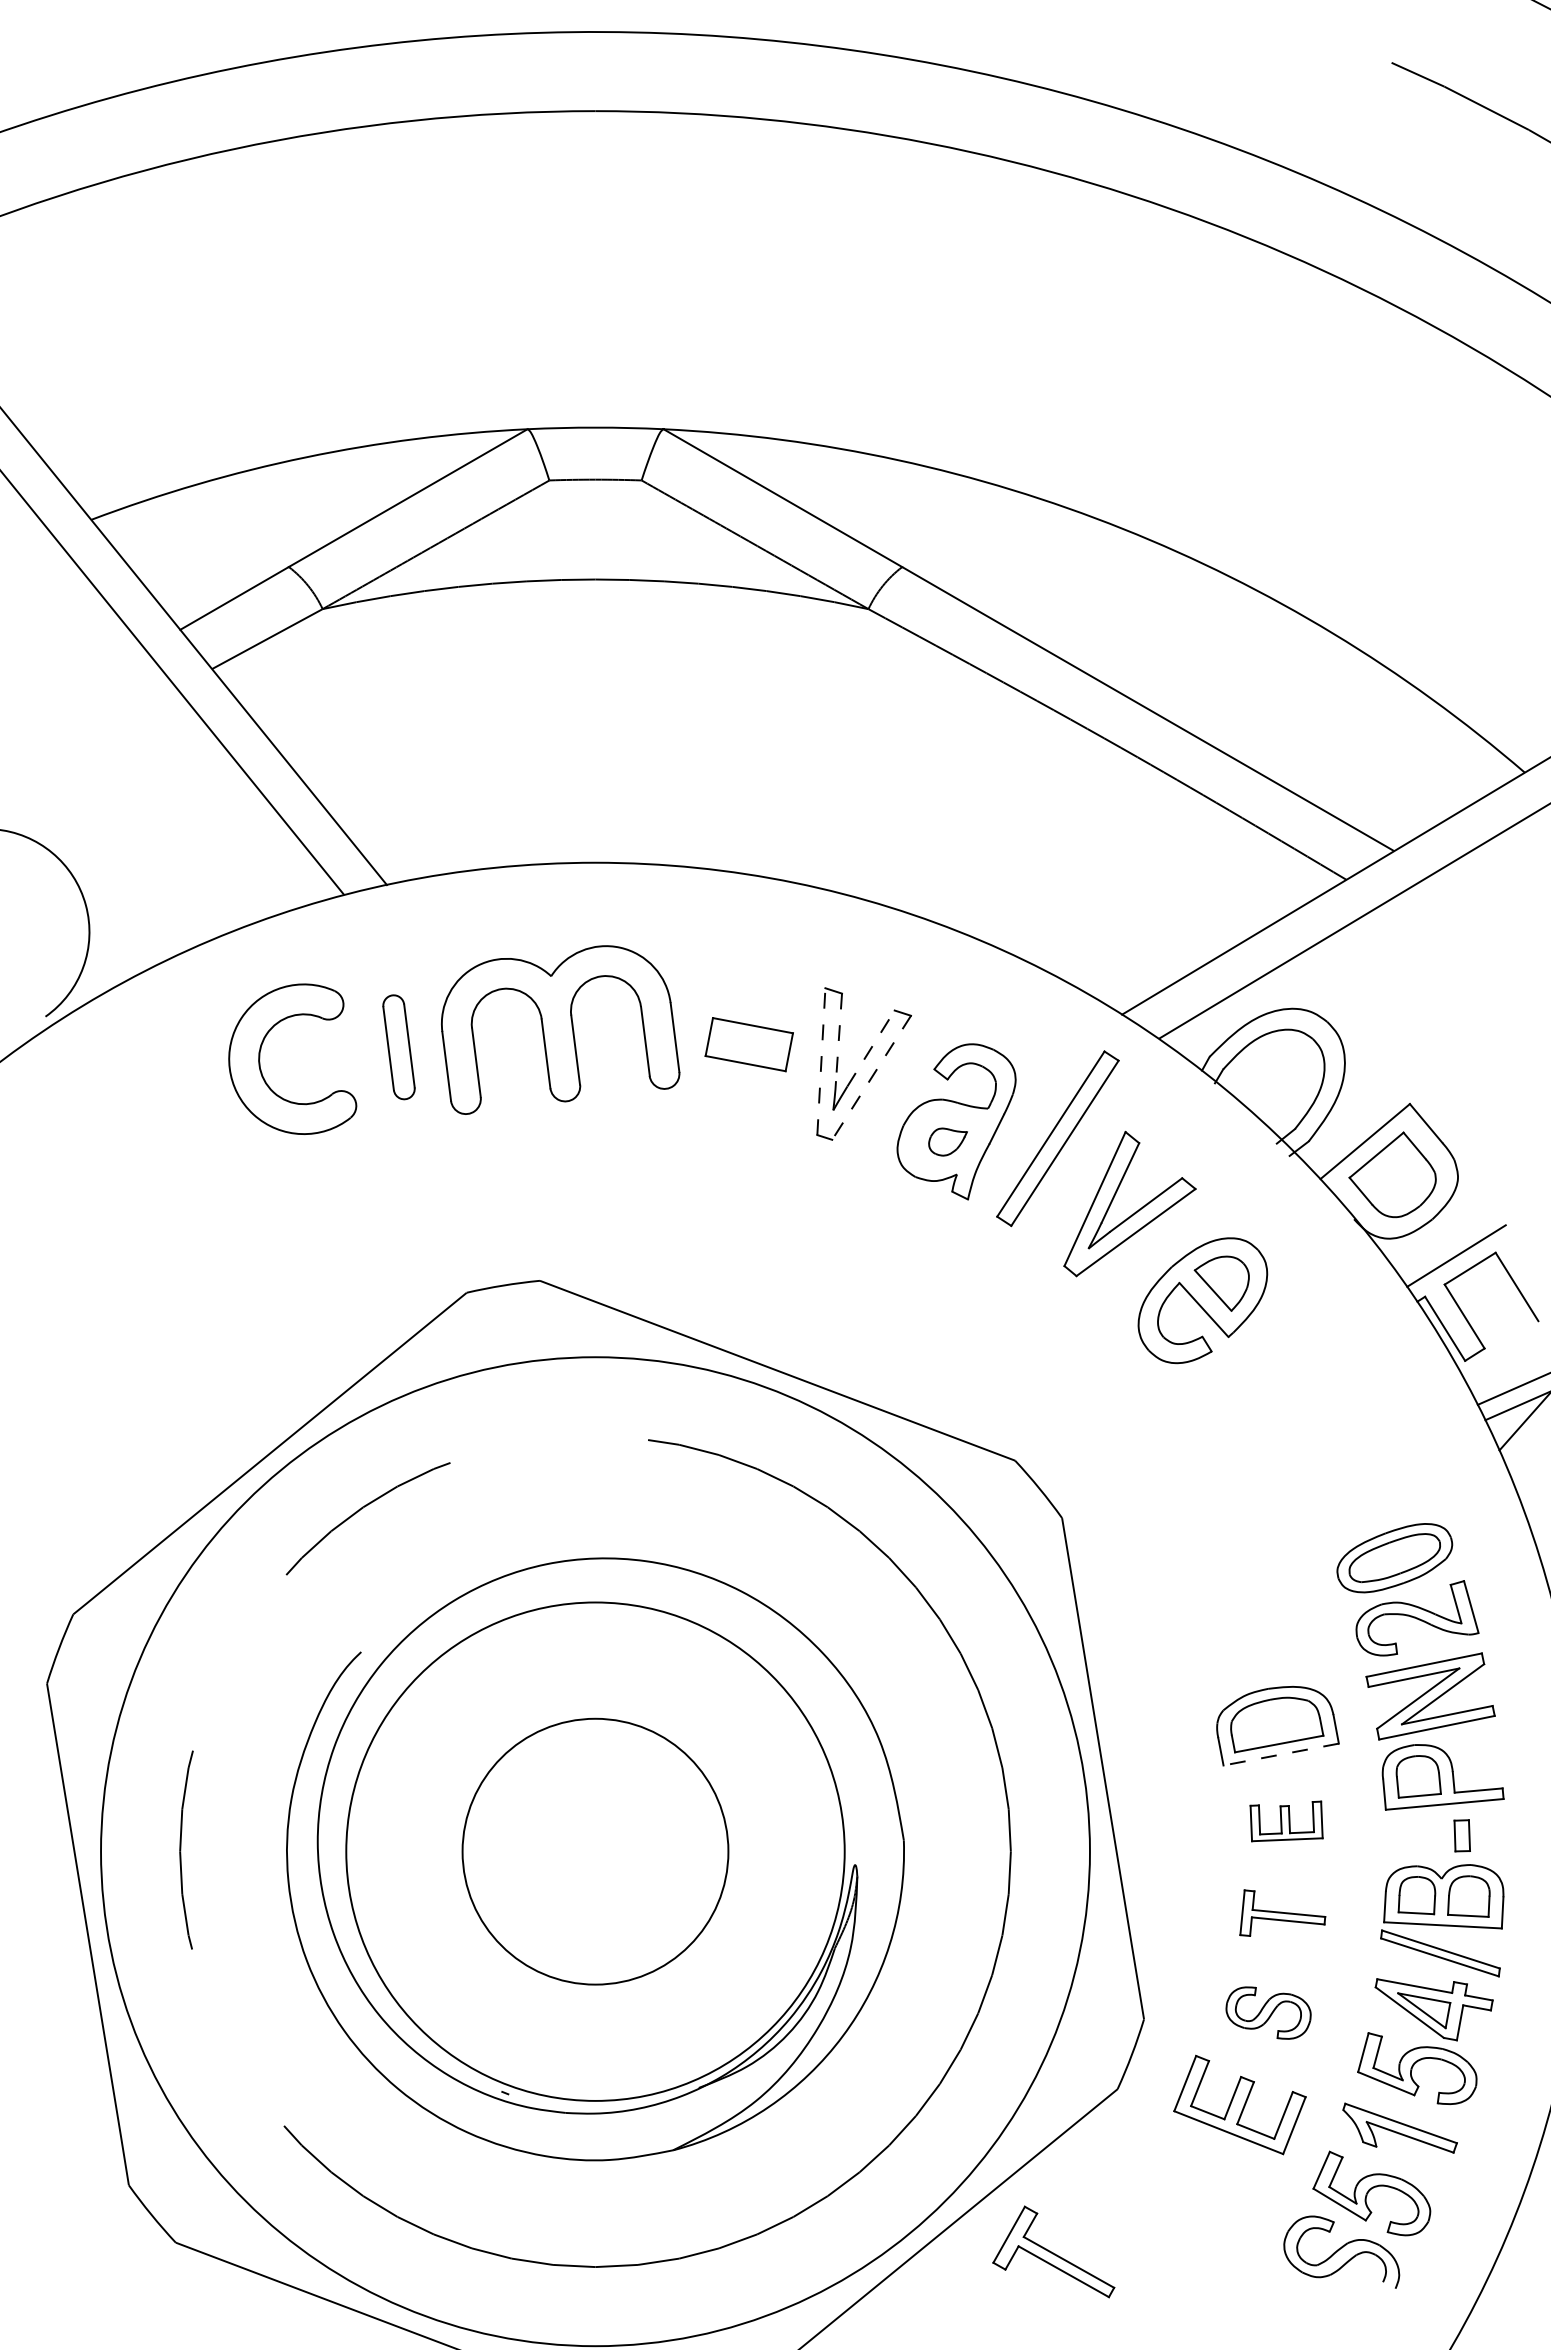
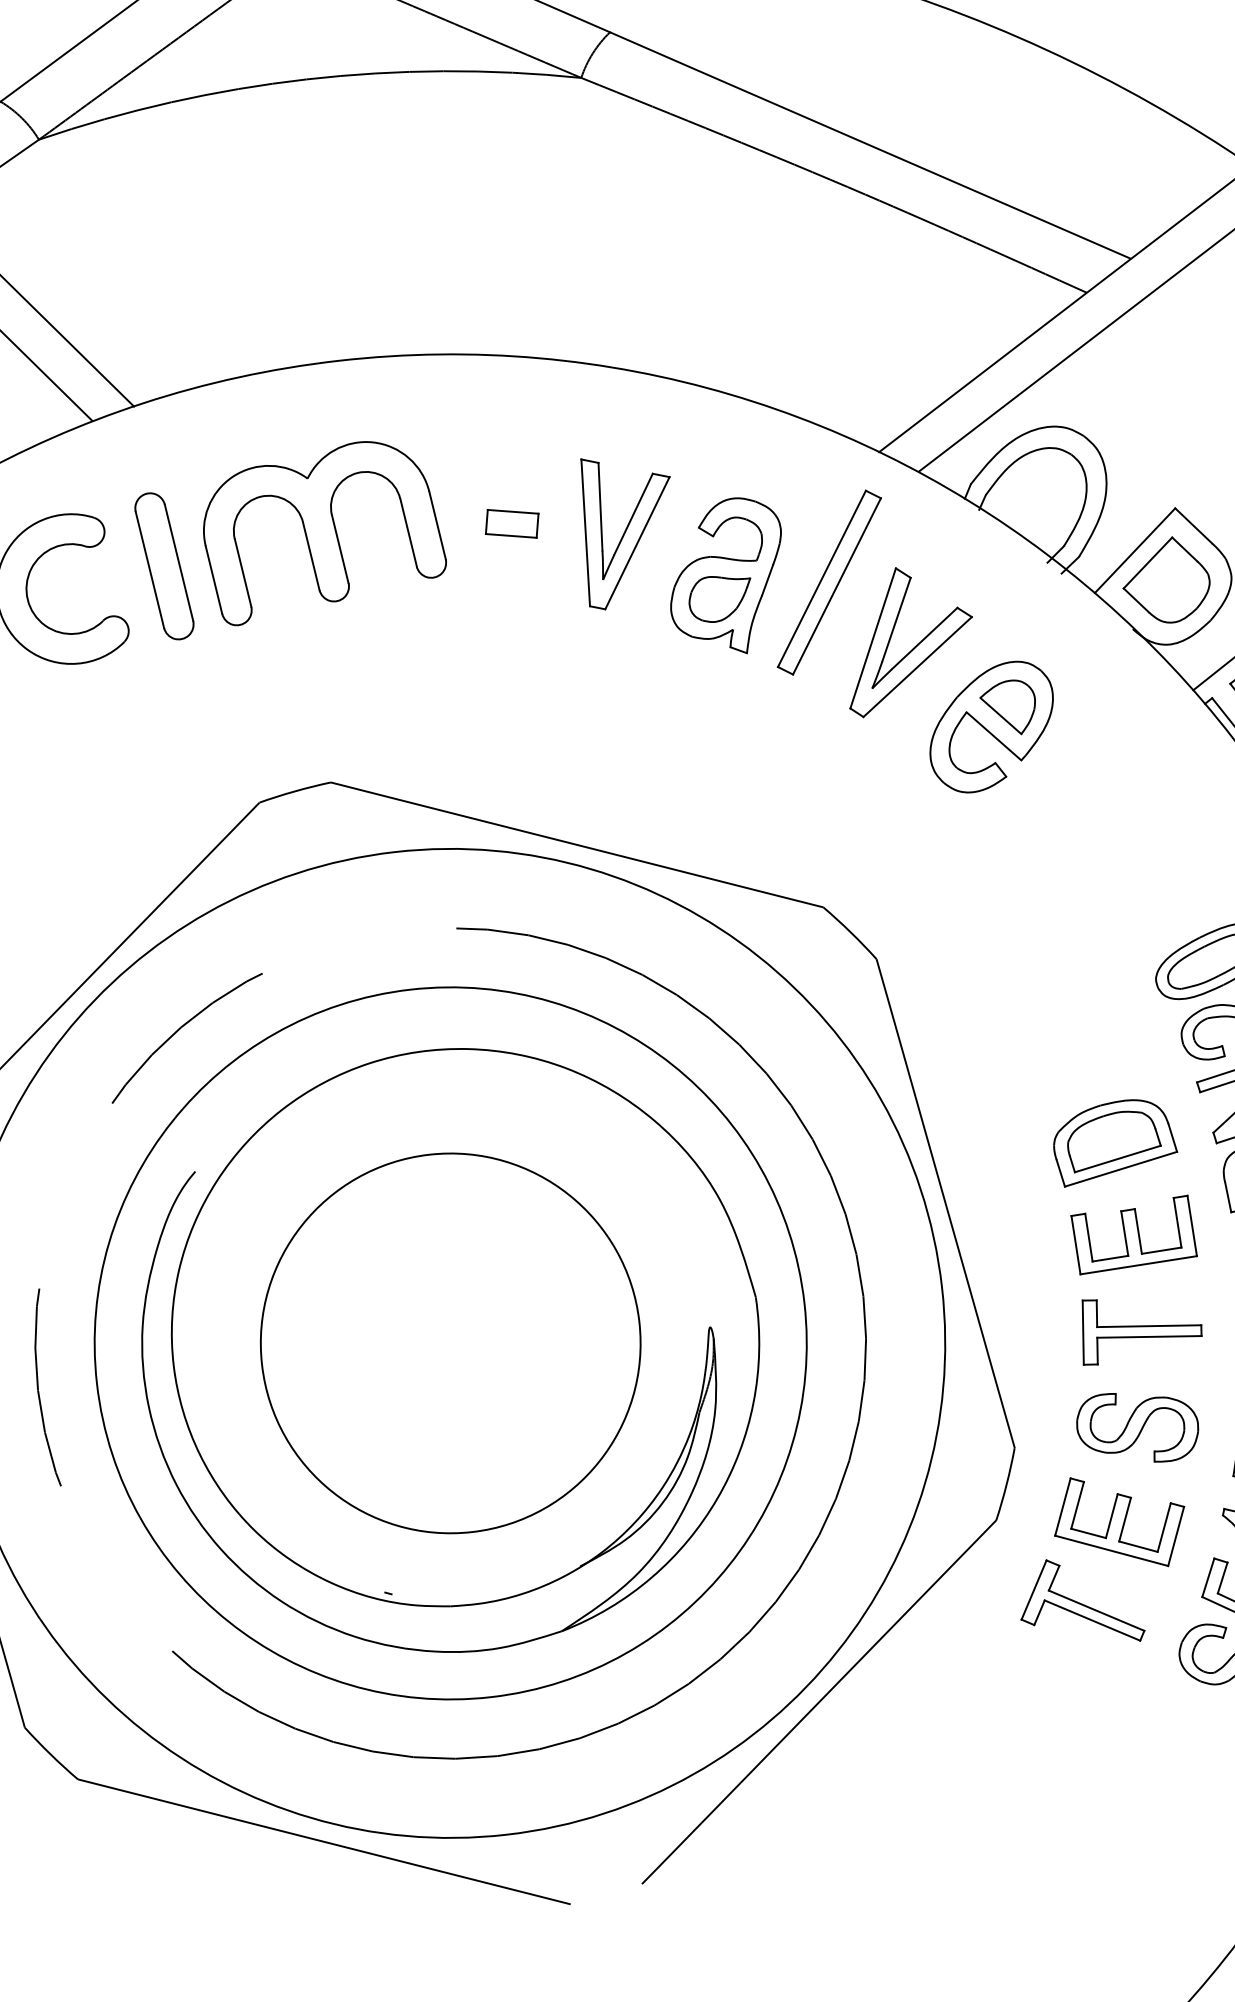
line: (839, 1037) -> (600, 506), dashed -> solid
part: (749, 1043) -> (512, 522), size x0.62
part: (398, 1047) -> (163, 566), size x1.43
line: (871, 1048) -> (634, 514), dashed -> solid
line: (821, 1061) -> (585, 532), dashed -> solid
line: (871, 1078) -> (637, 543), dashed -> solid
part: (947, 1141) -> (720, 597), size x1.67
line: (1281, 1754) -> (1121, 1169), dashed -> solid
part: (1286, 1821) -> (1133, 1235), size x1.67
circle: (595, 1851) -> (450, 1343), size x1.43
circle: (595, 1851) -> (450, 1343), size x1.43
part: (1282, 1912) -> (1140, 1326), size x1.43
part: (1268, 2012) -> (1137, 1426), size x1.43
part: (1053, 2251) -> (1079, 1601), moved

